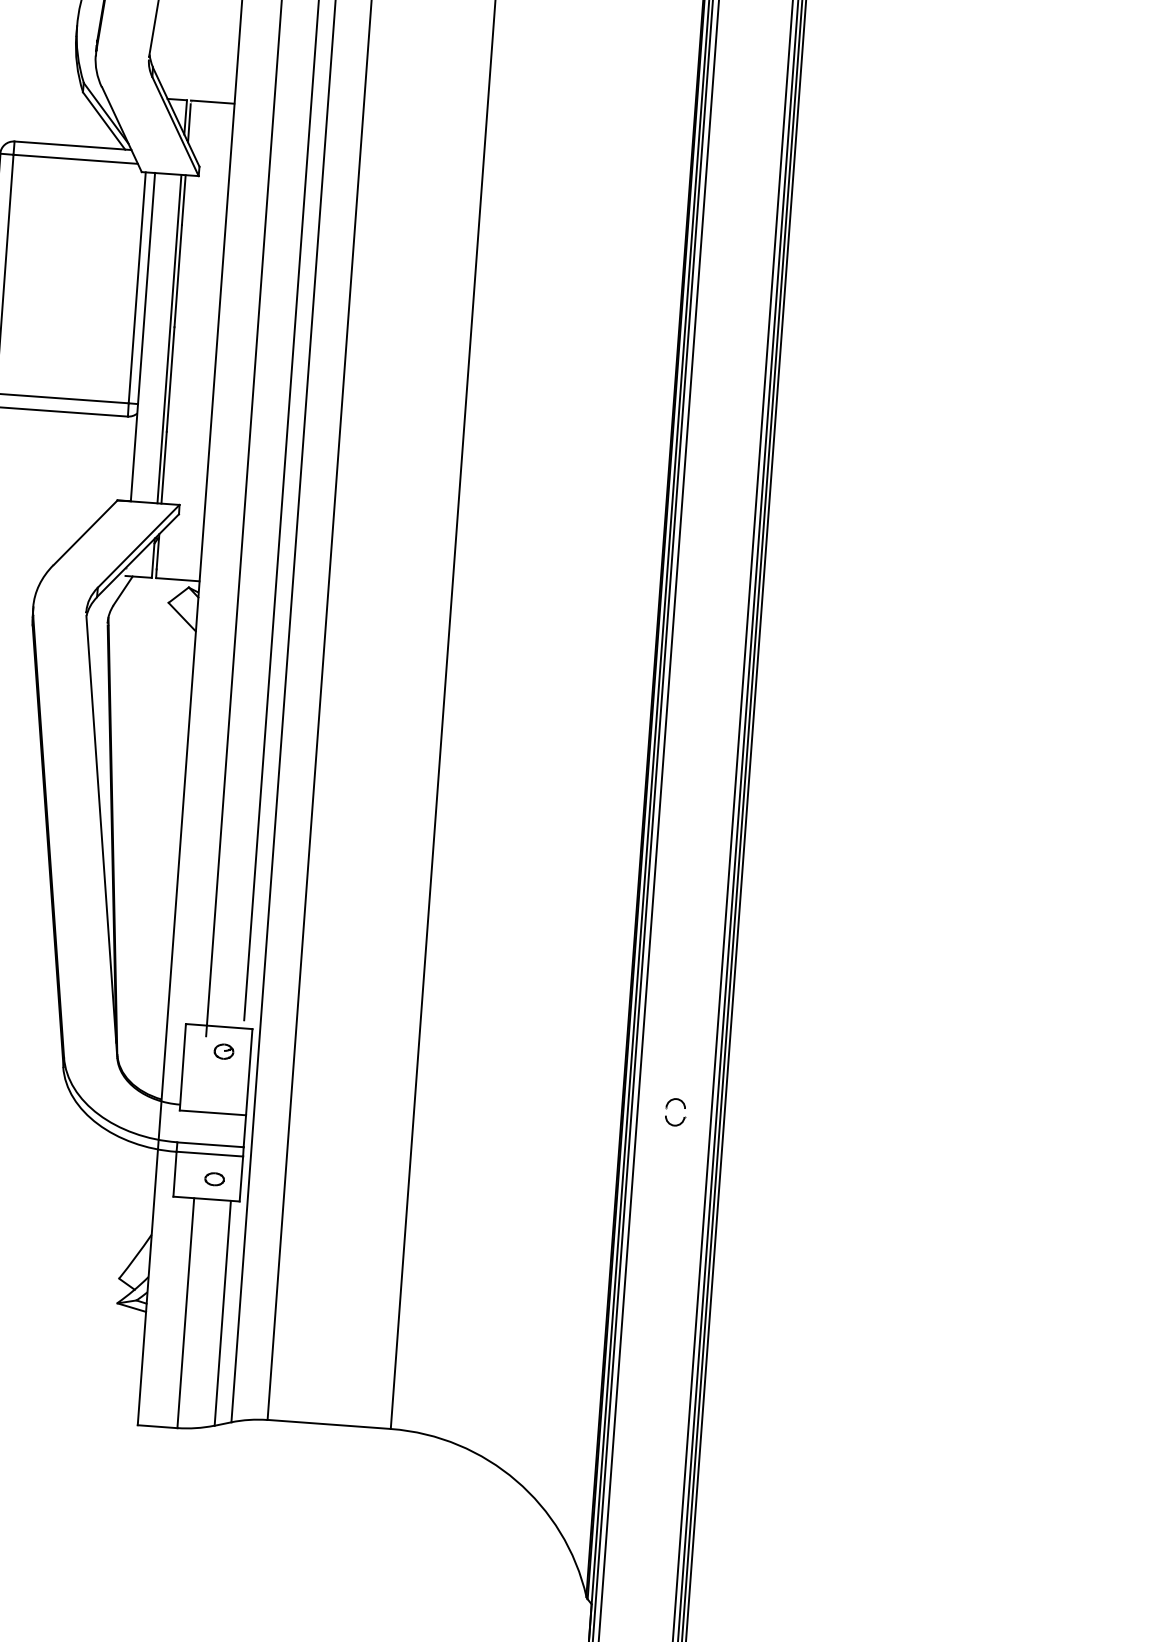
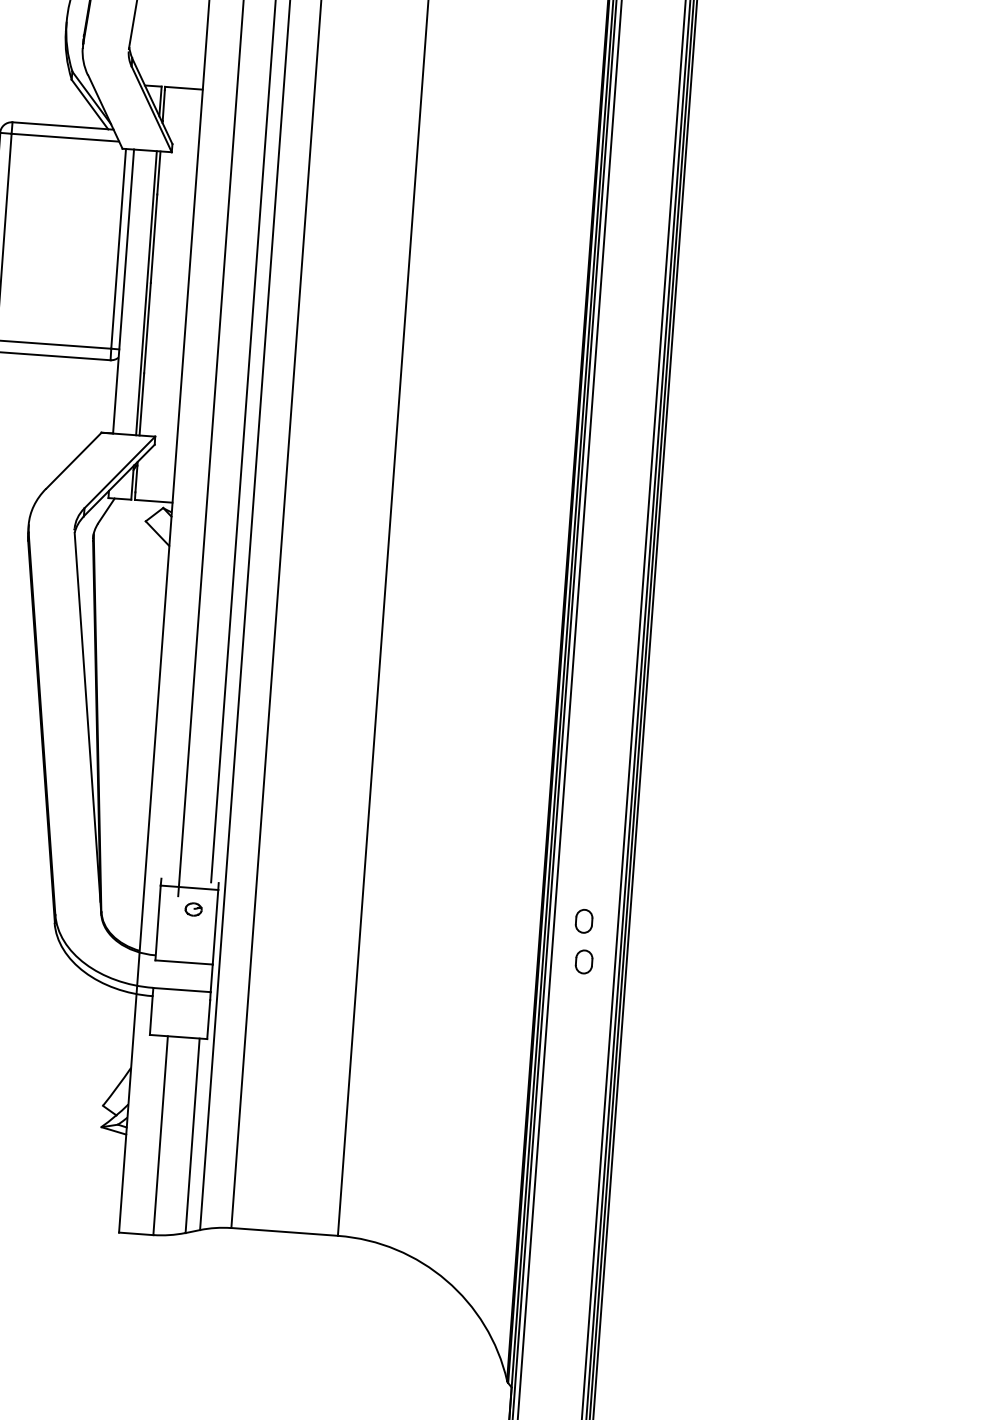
part: (667, 1061) -> (577, 918), added
line: (209, 1153) -> (181, 997), removed
part: (214, 1179) -> (185, 1020), removed

